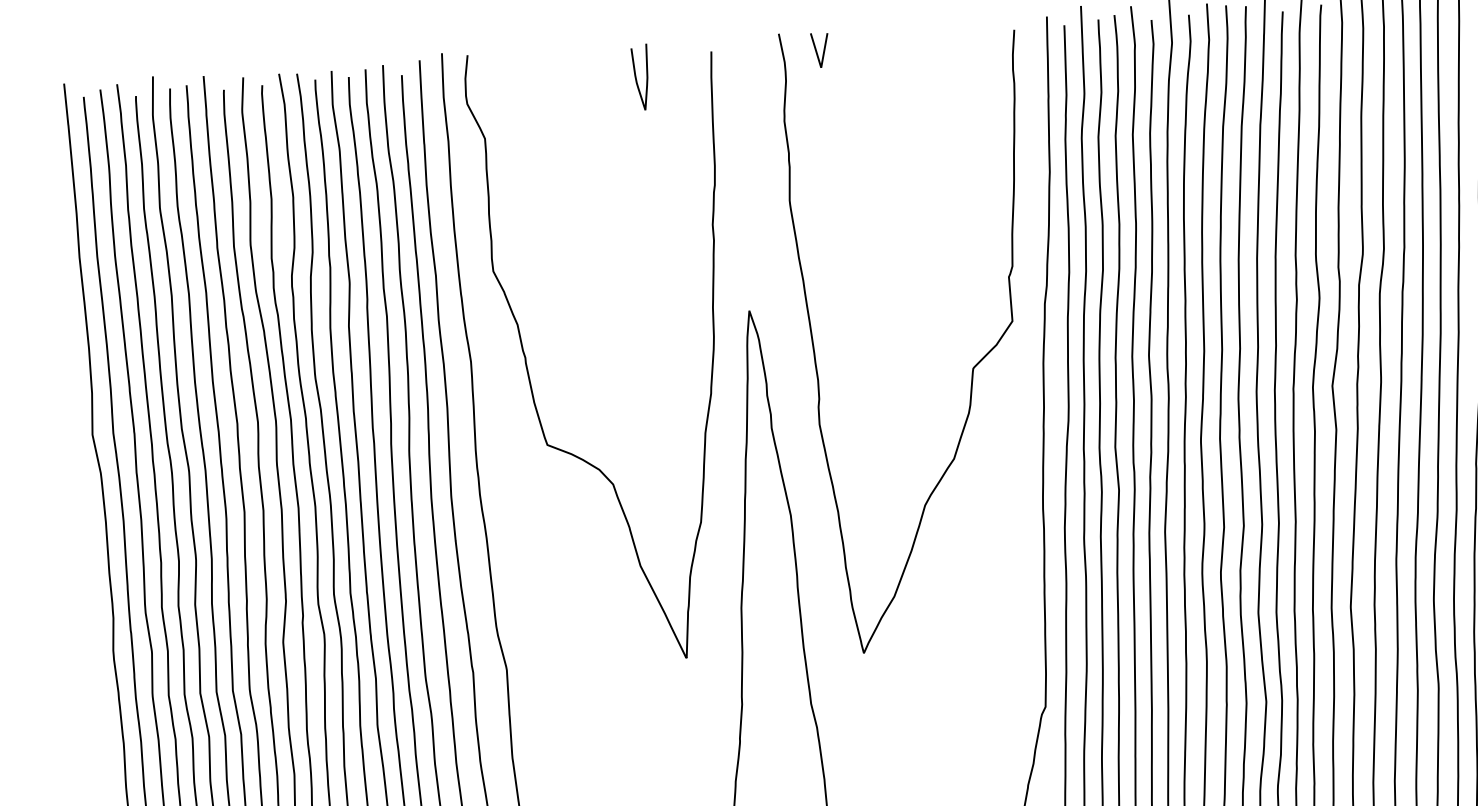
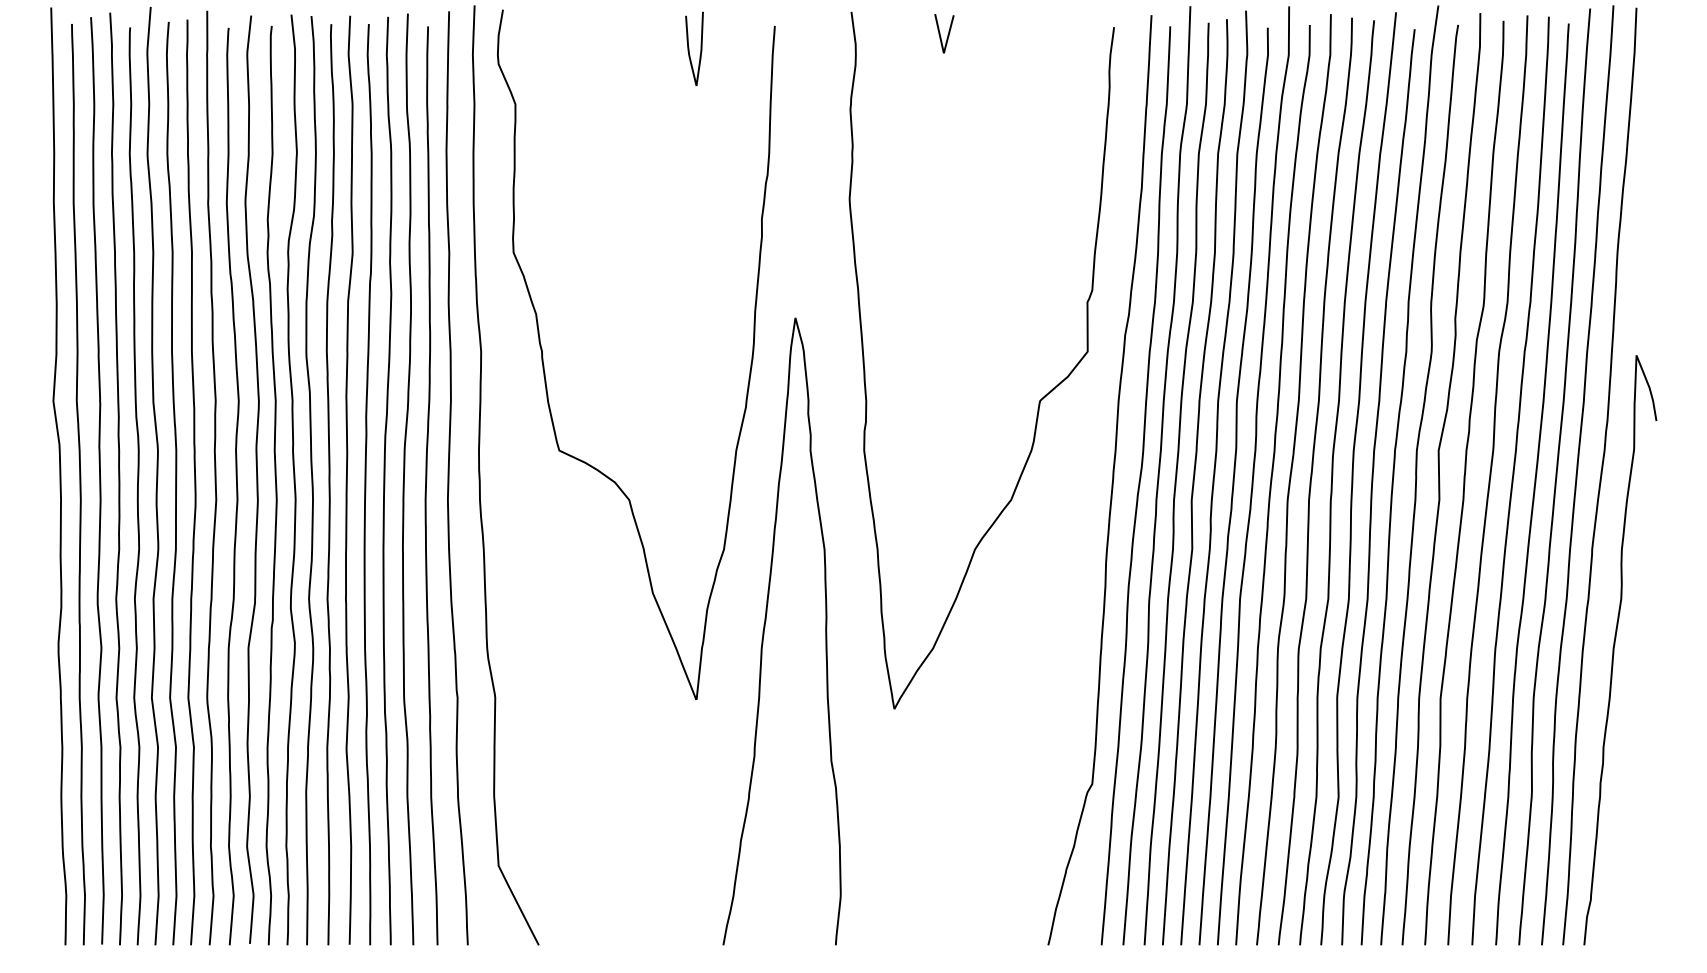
line: (823, 50) -> (947, 34), moved

